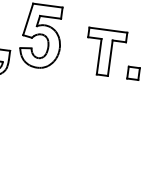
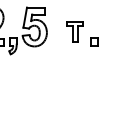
part: (104, 52) -> (74, 31), size x0.7

